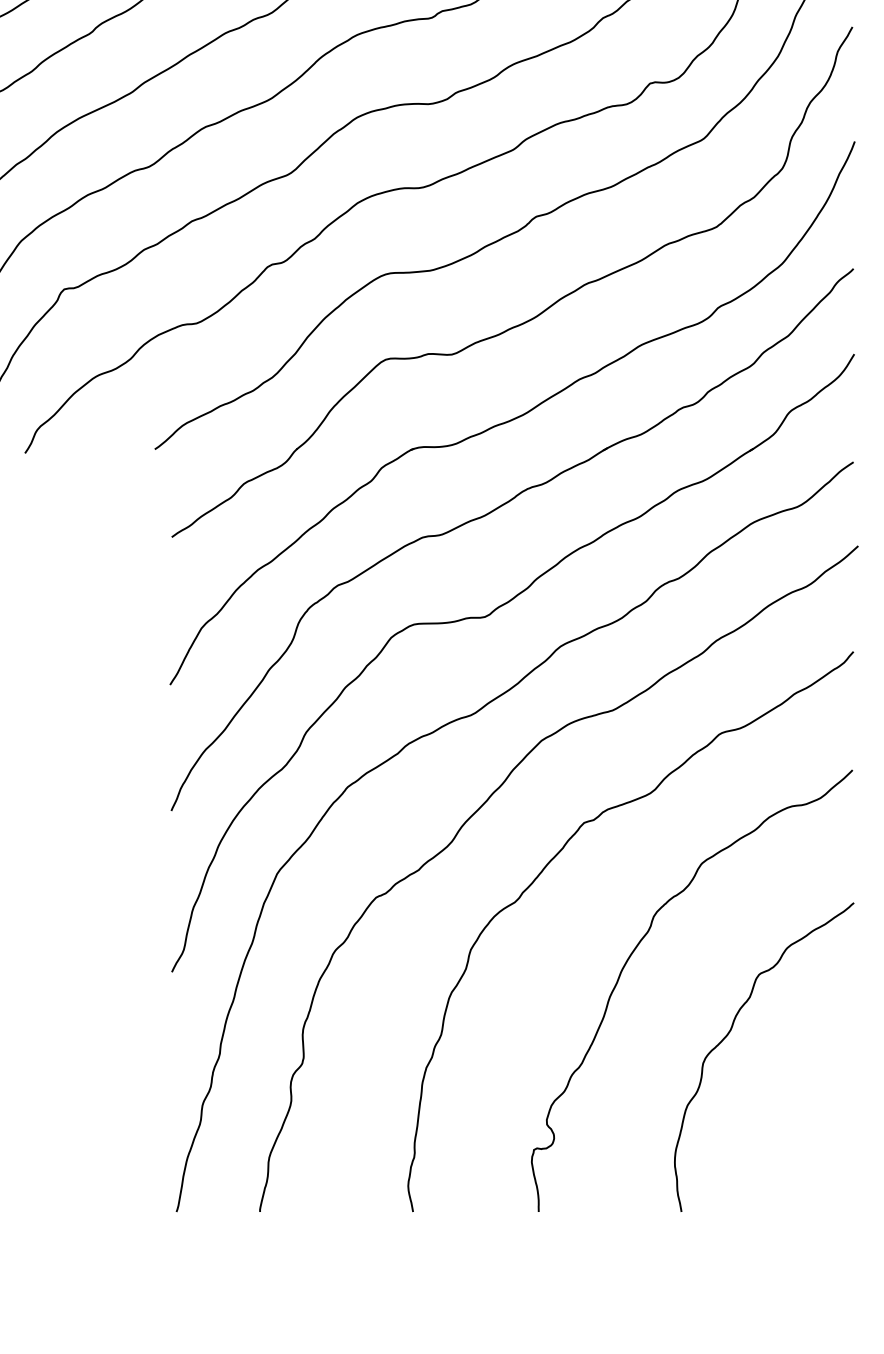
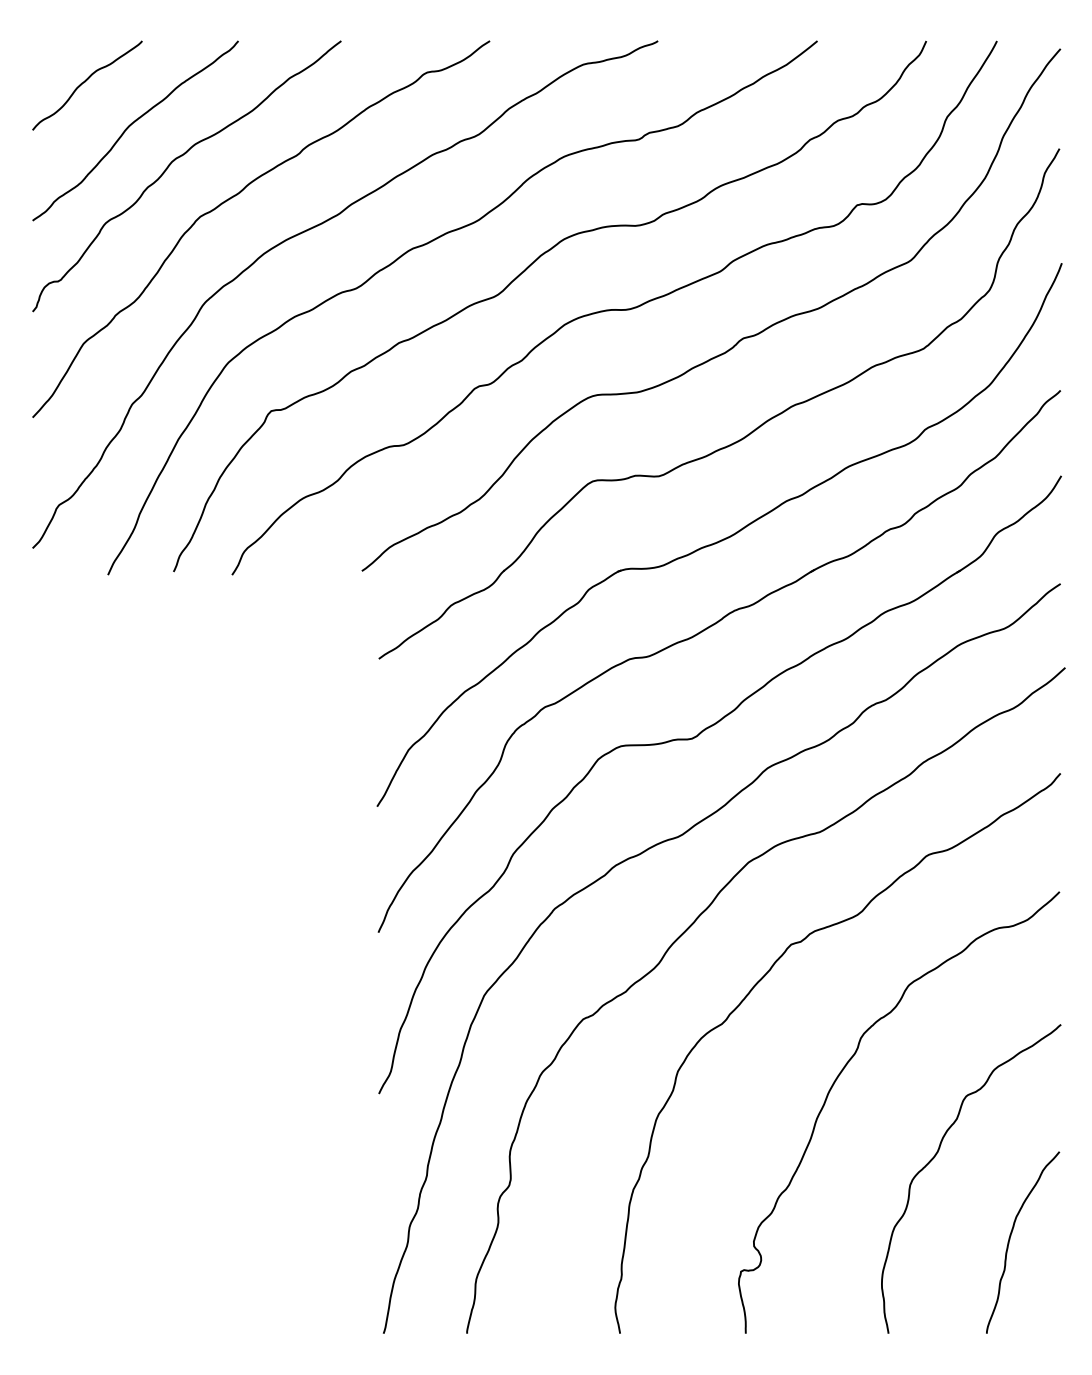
curve: (803, 1117) -> (1010, 1239), added

